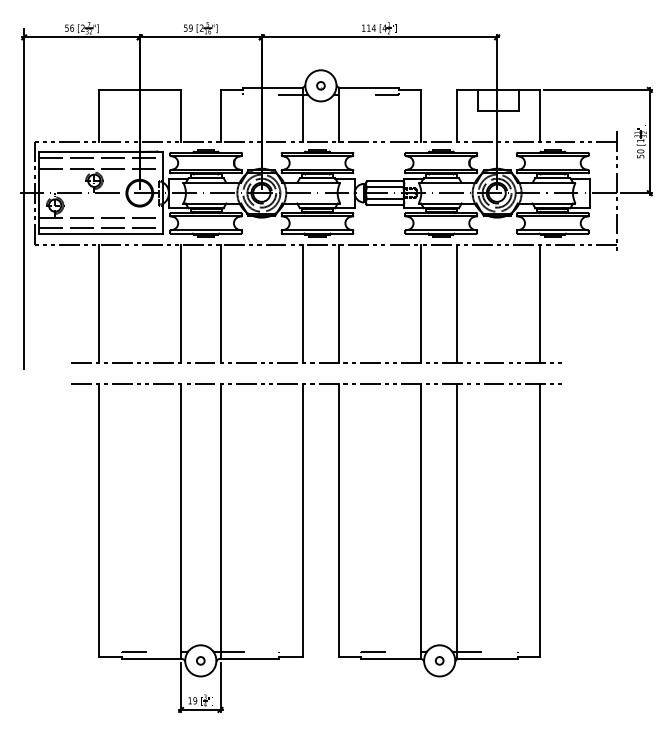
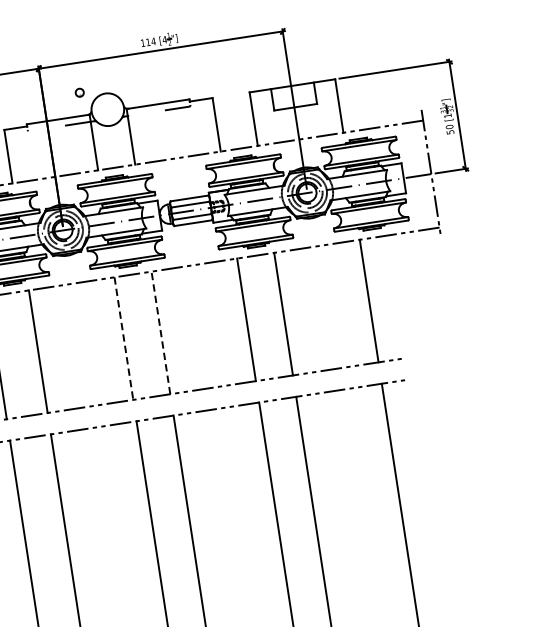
part: (320, 85) -> (79, 92), moved
line: (338, 303) -> (160, 332), solid -> dashed
line: (303, 304) -> (124, 339), solid -> dashed

